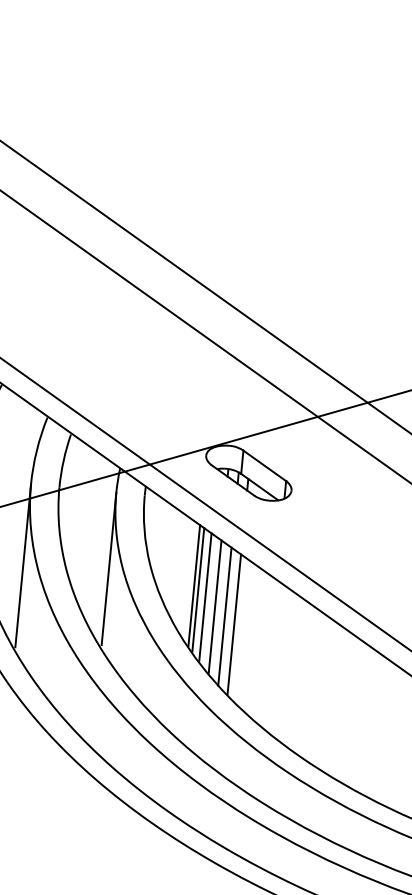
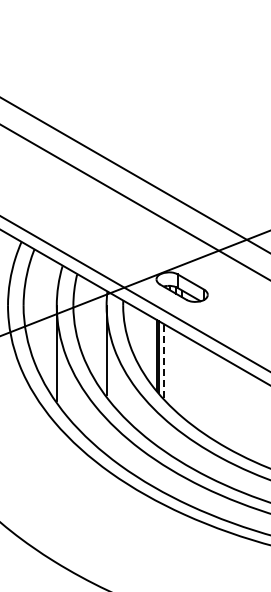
line: (204, 595) -> (163, 360), solid -> dashed
line: (215, 607) -> (170, 366), removed
line: (225, 616) -> (176, 371), removed
line: (234, 624) -> (182, 375), removed

